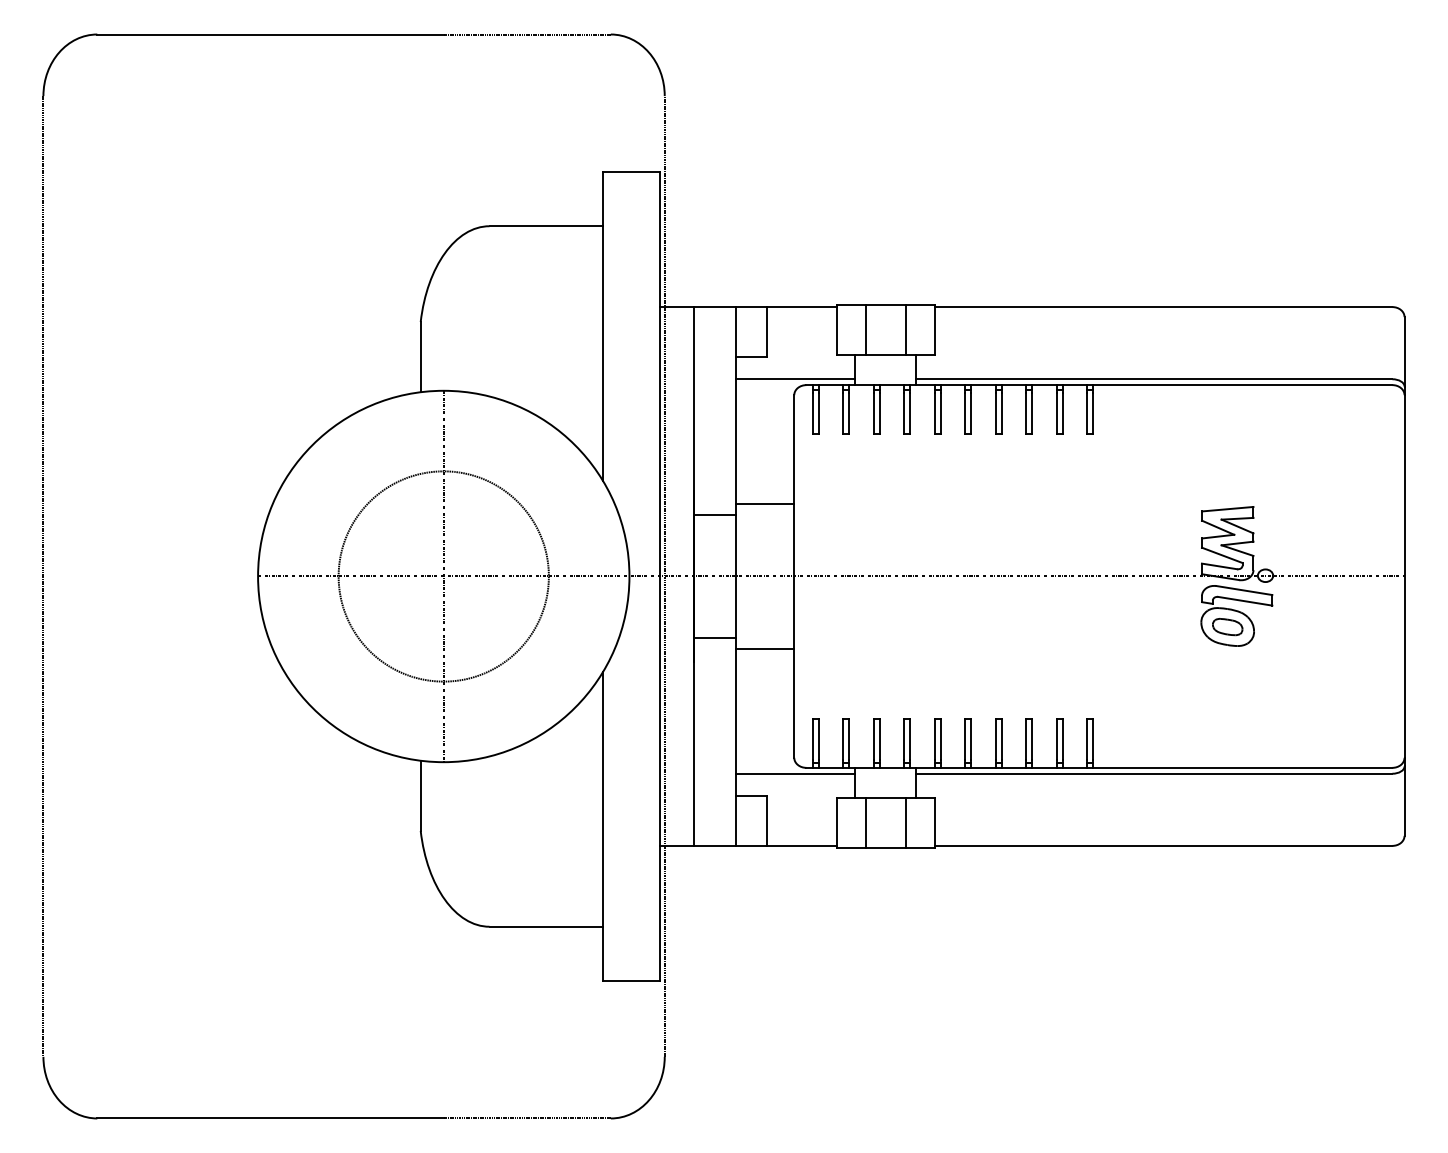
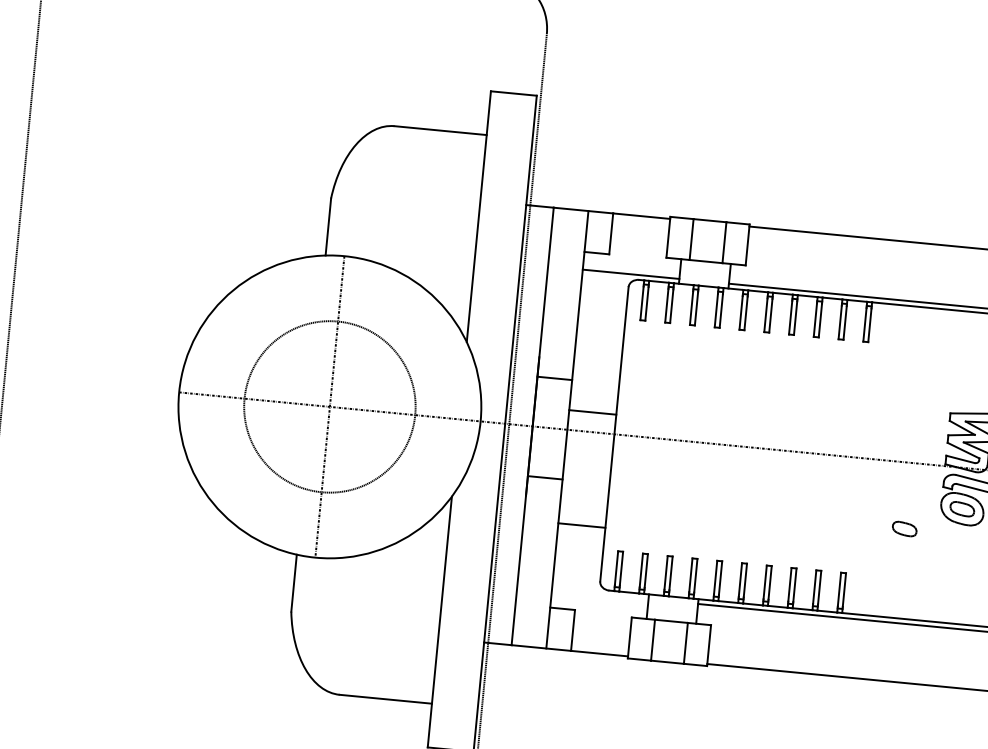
line: (765, 504) -> (592, 412), moved
line: (765, 648) -> (582, 525), moved
part: (1159, 658) -> (904, 529), added
line: (795, 773) -> (600, 594), removed

